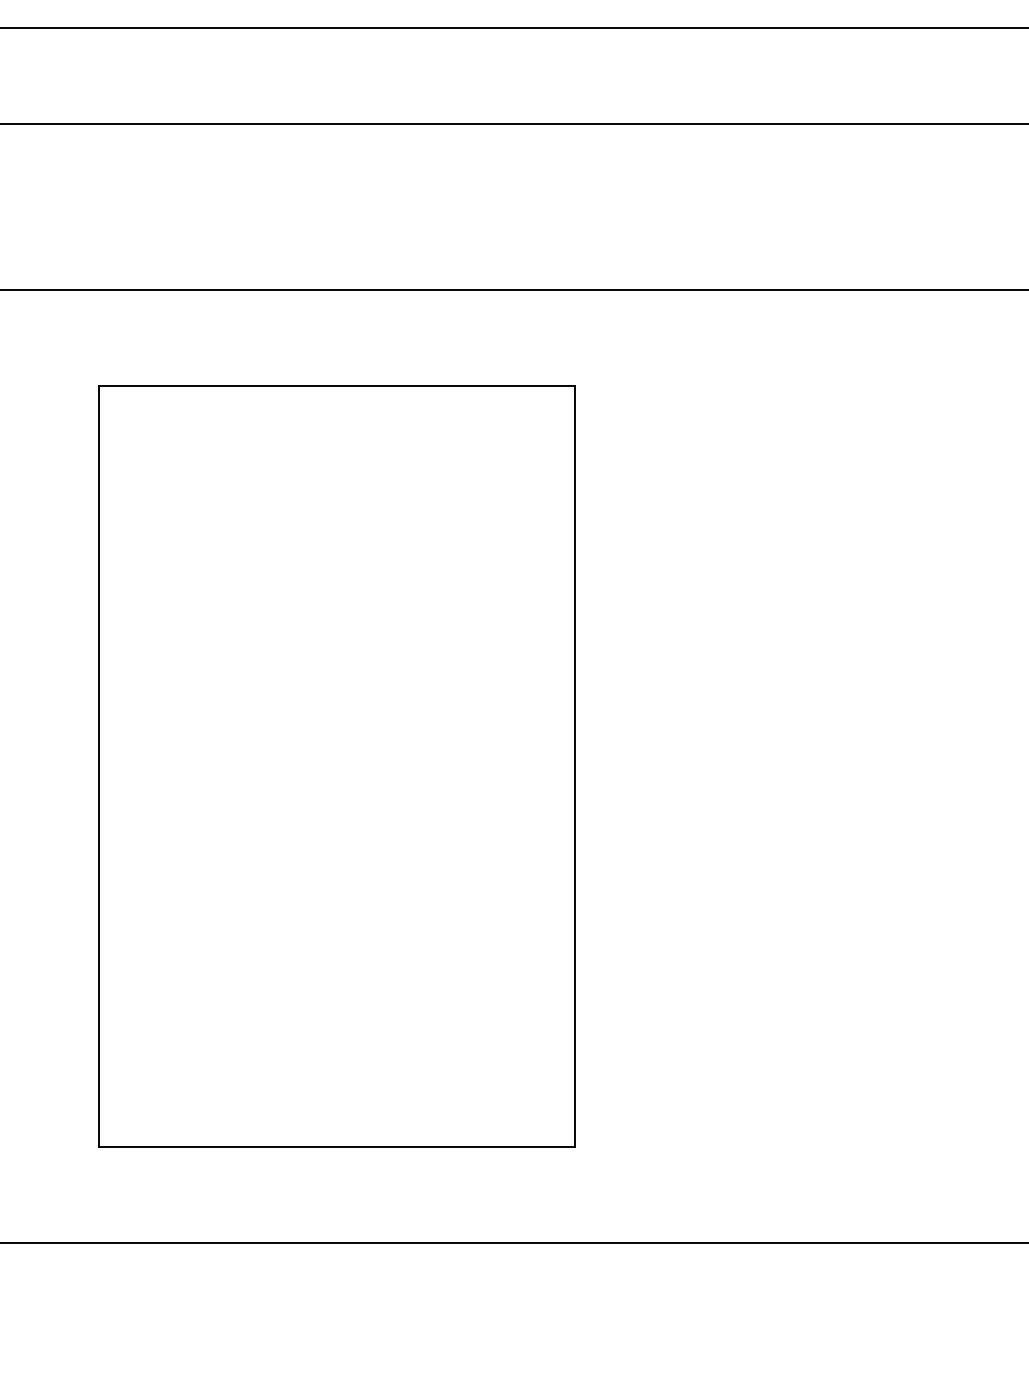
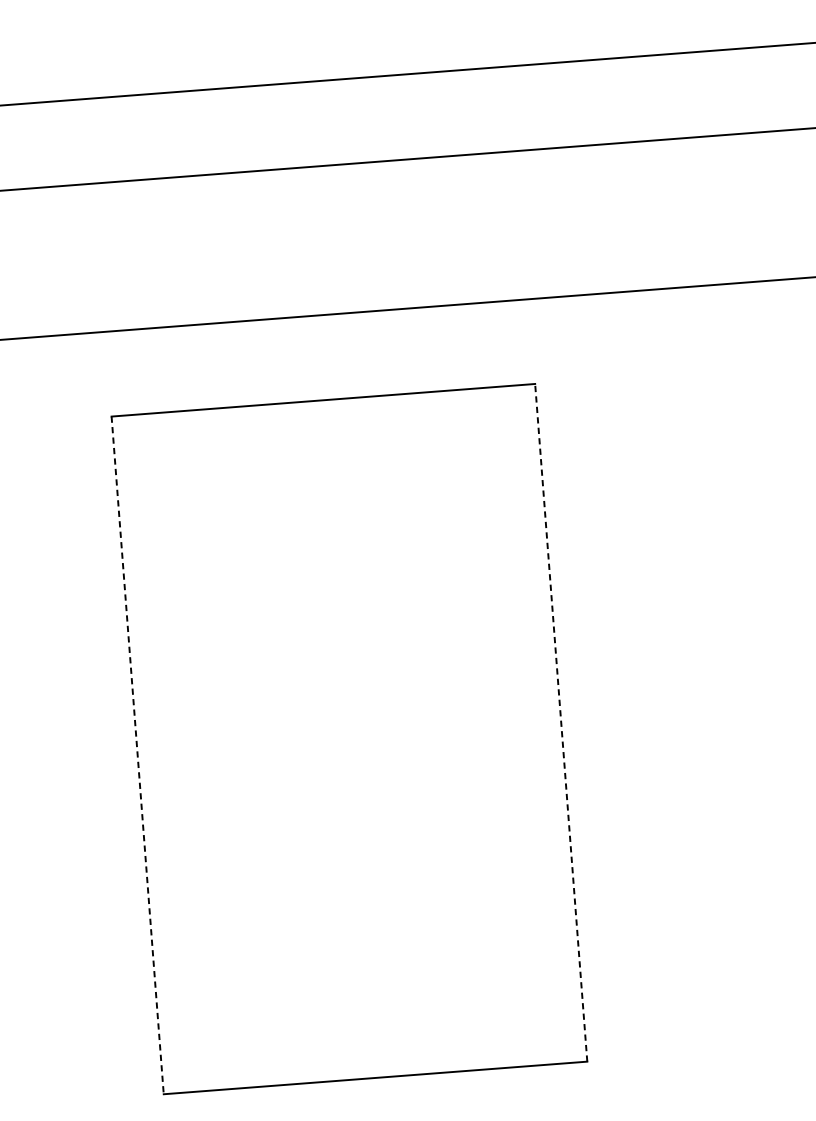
line: (98, 766) -> (137, 755), solid -> dashed
line: (574, 766) -> (560, 722), solid -> dashed

